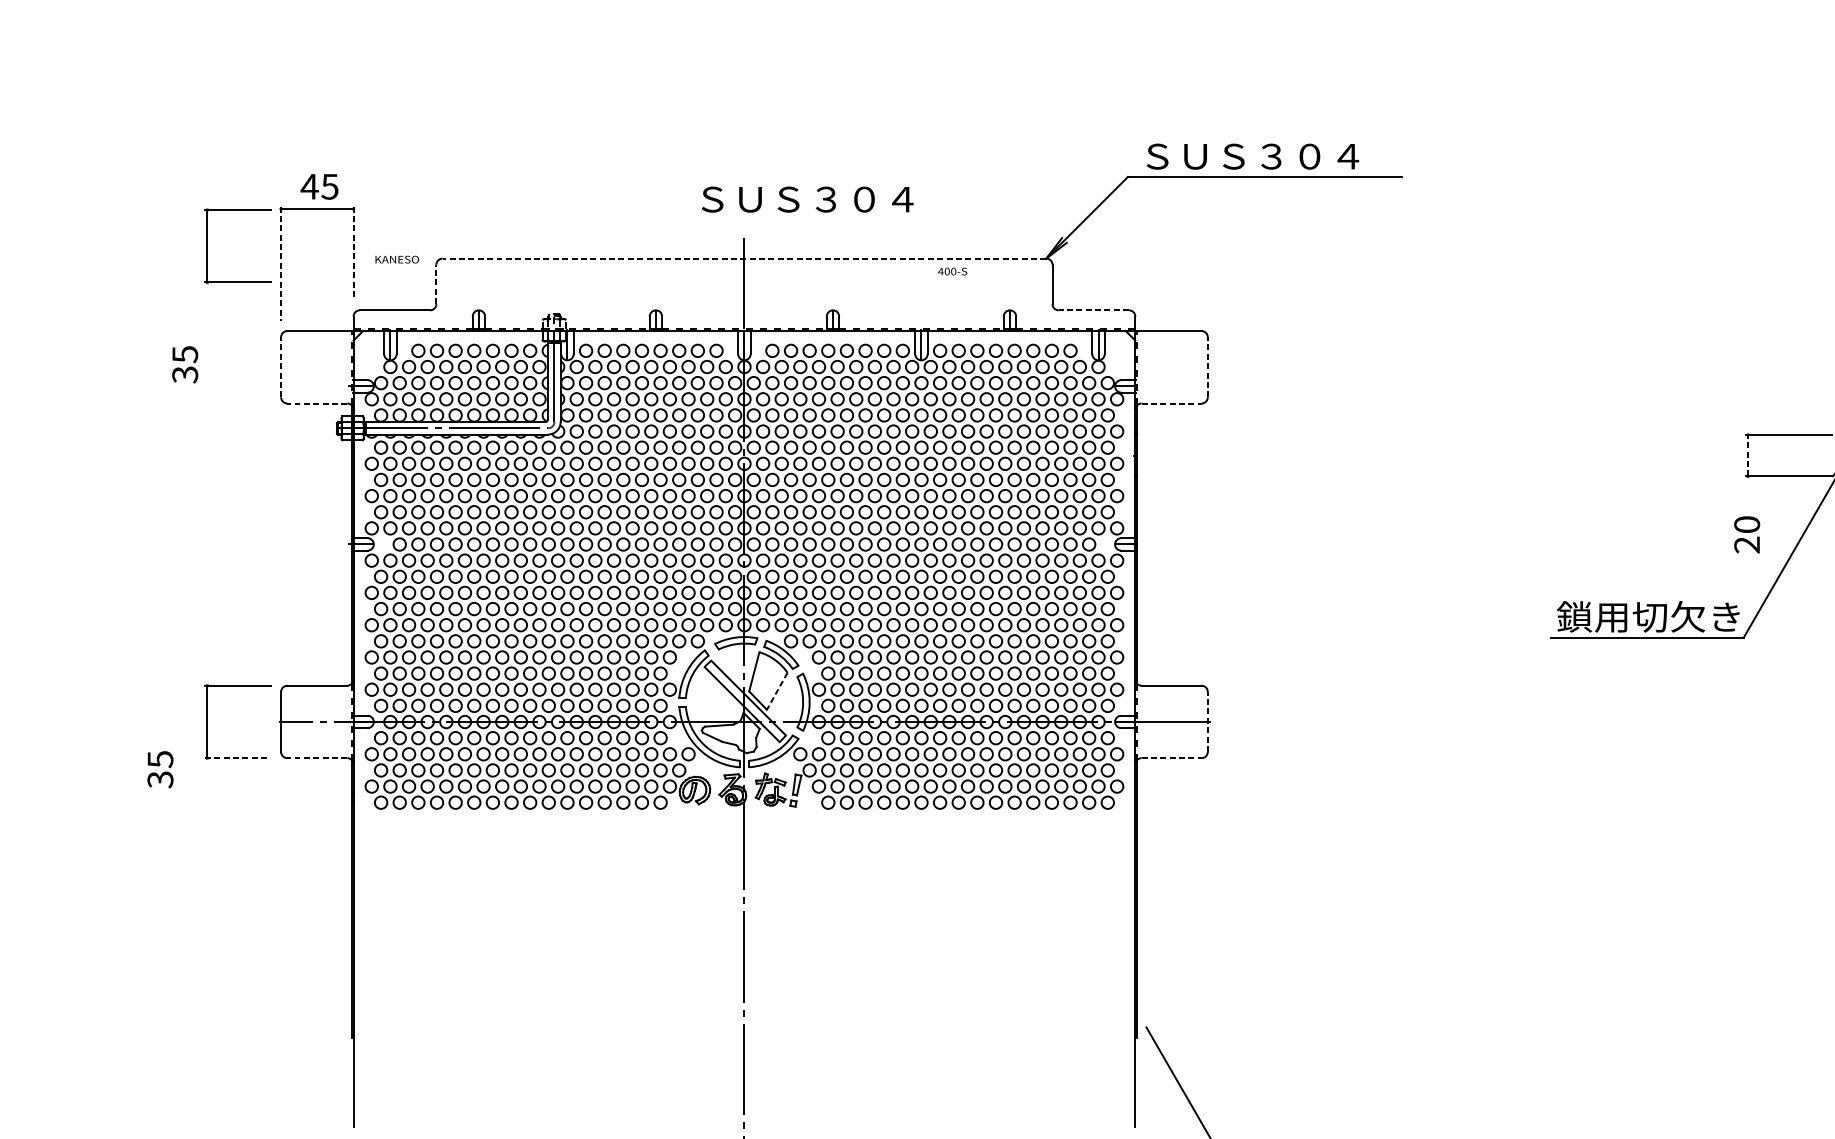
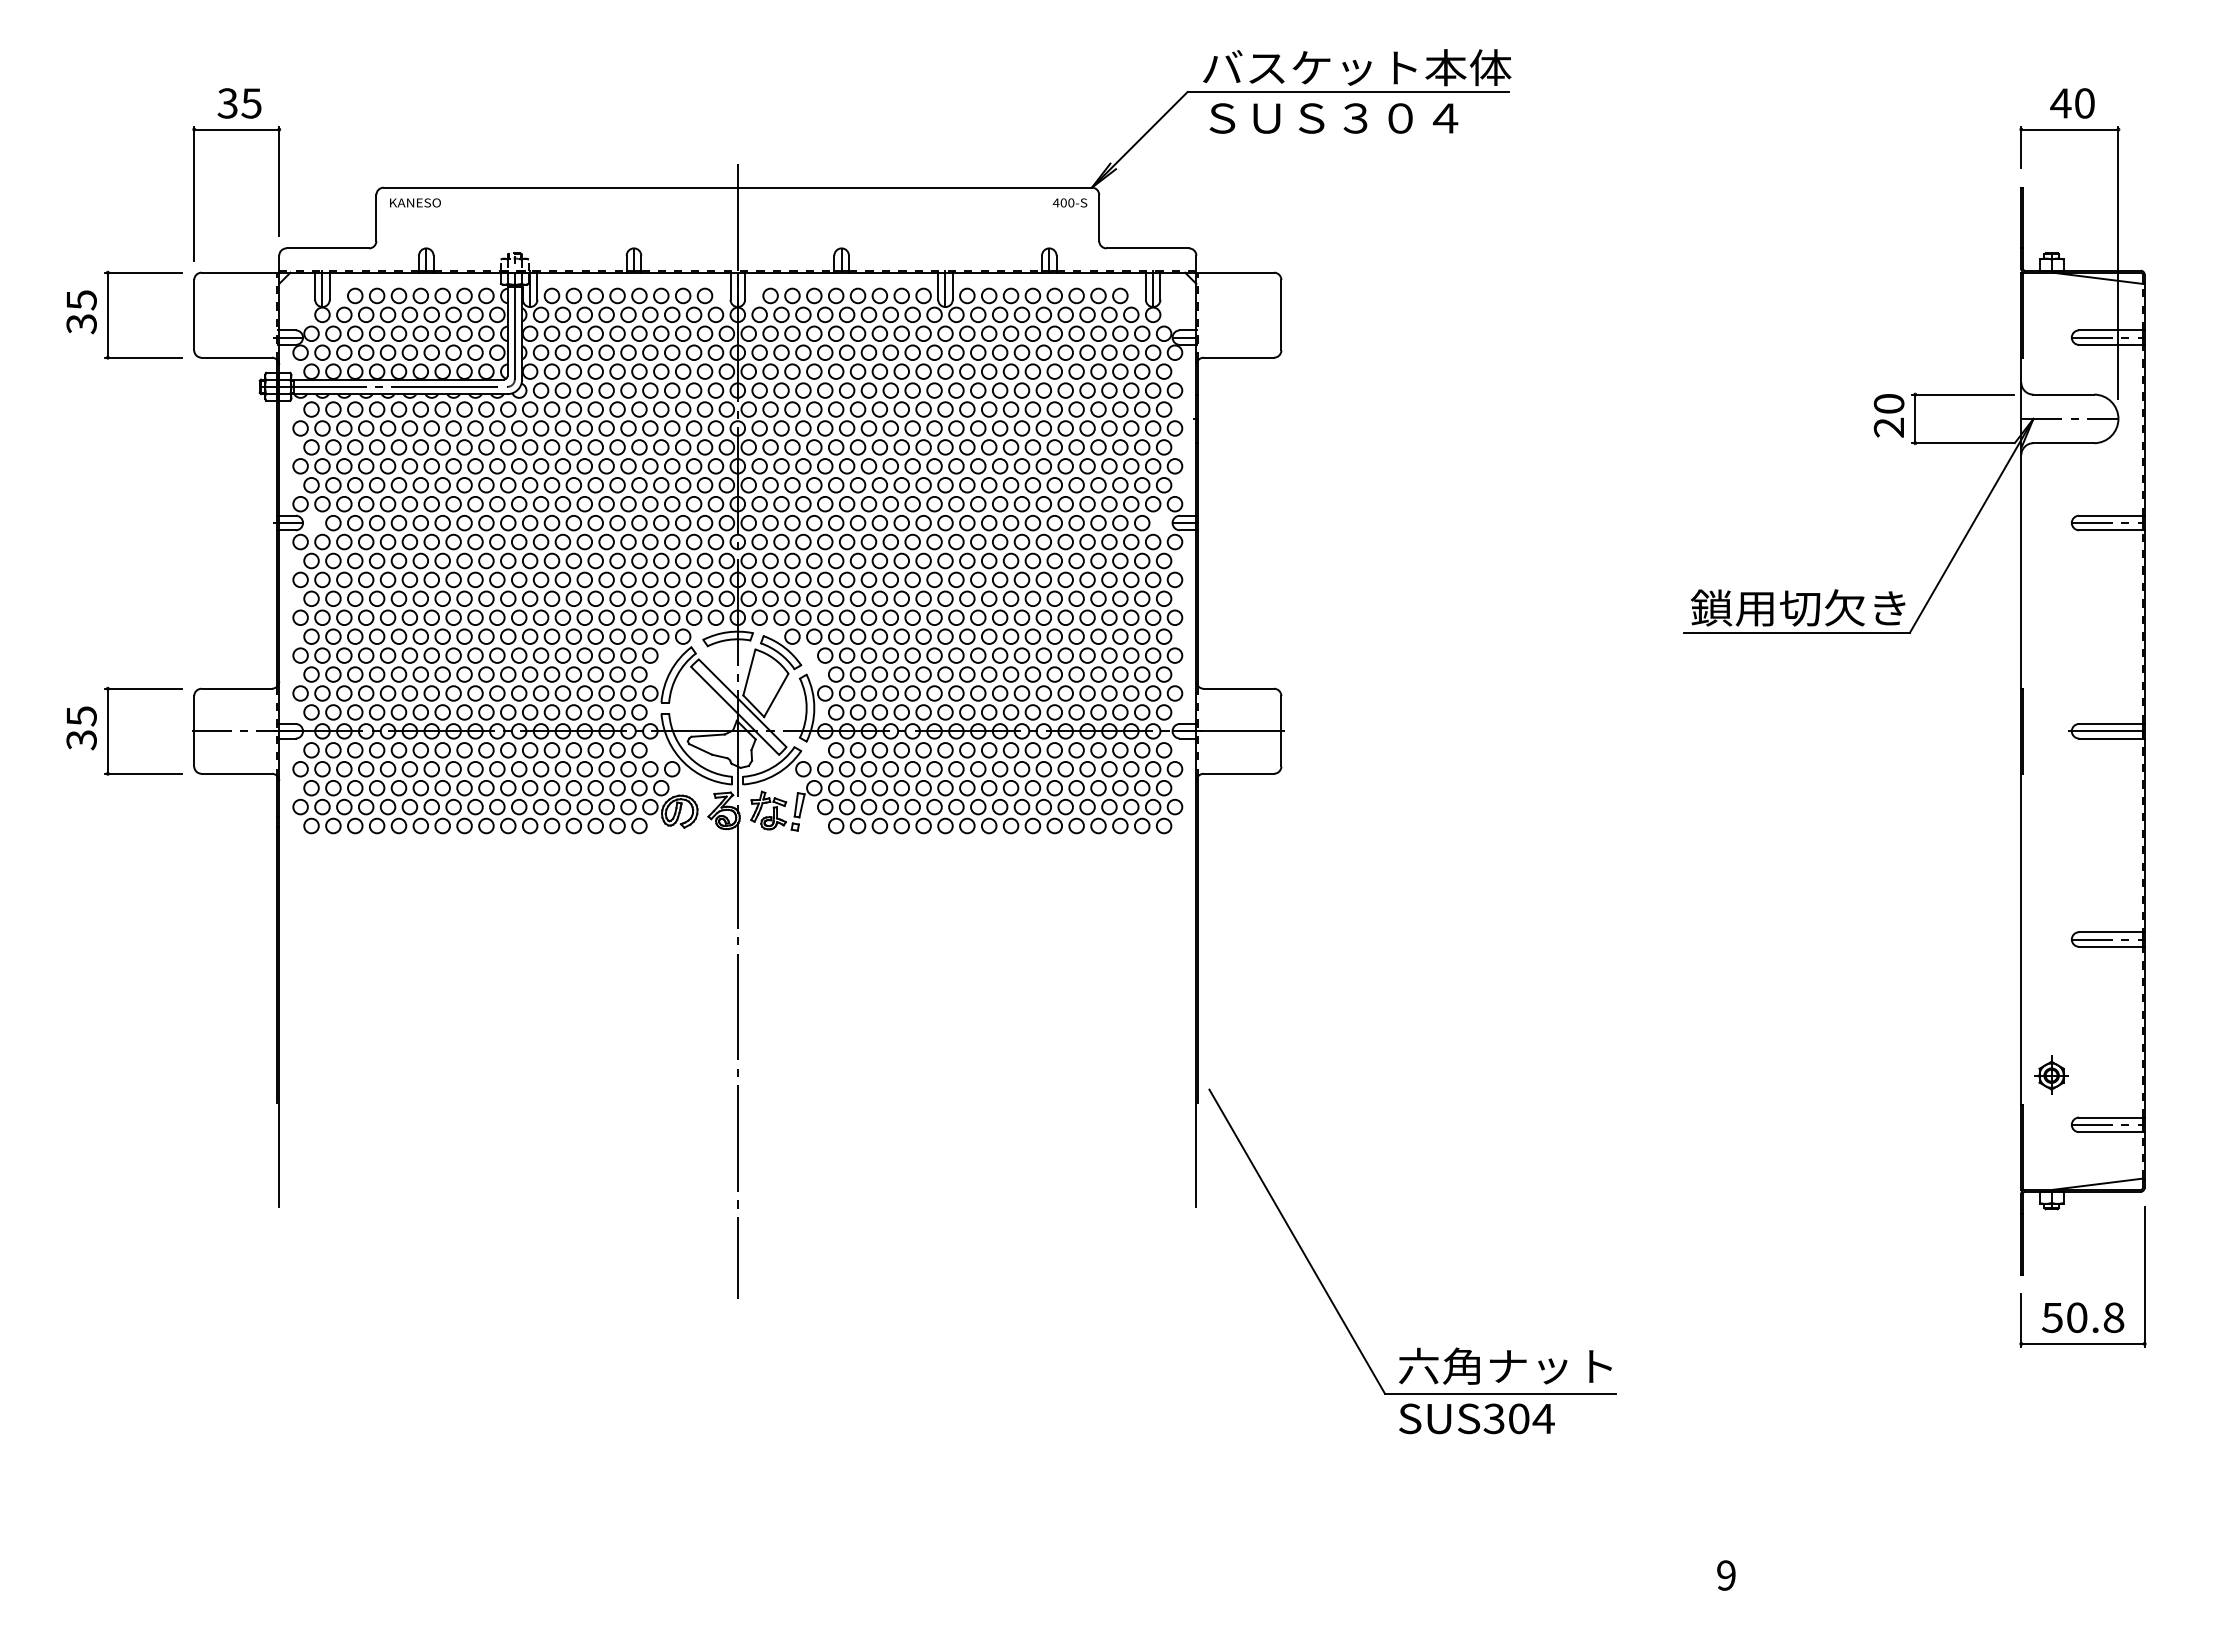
text: (1272, 156) -> (1357, 67), ＳＵＳ３０４ -> バスケット本体
text: (309, 186) -> (227, 103), 45 -> 35
text: (807, 199) -> (1333, 118), moved
part: (208, 245) -> (108, 314), moved
line: (353, 253) -> (279, 181), dashed -> solid
line: (744, 258) -> (737, 187), dashed -> solid
text: (397, 259) -> (415, 202), moved
line: (281, 263) -> (194, 193), dashed -> solid
text: (952, 271) -> (1069, 202), moved
line: (436, 284) -> (376, 217), dashed -> solid
line: (1093, 310) -> (1147, 248), dashed -> solid
line: (281, 366) -> (194, 314), dashed -> solid
line: (1207, 366) -> (1281, 314), dashed -> solid
line: (317, 403) -> (236, 357), dashed -> solid
line: (1172, 403) -> (1239, 357), dashed -> solid
line: (1748, 455) -> (1915, 418), dashed -> solid
text: (1746, 534) -> (1888, 415), moved
line: (777, 691) -> (776, 695), dashed -> solid
line: (1207, 721) -> (1281, 730), dashed -> solid
line: (237, 757) -> (143, 773), dashed -> solid
line: (317, 757) -> (236, 773), dashed -> solid
line: (1172, 757) -> (1239, 773), dashed -> solid
text: (160, 769) -> (81, 728), moved

